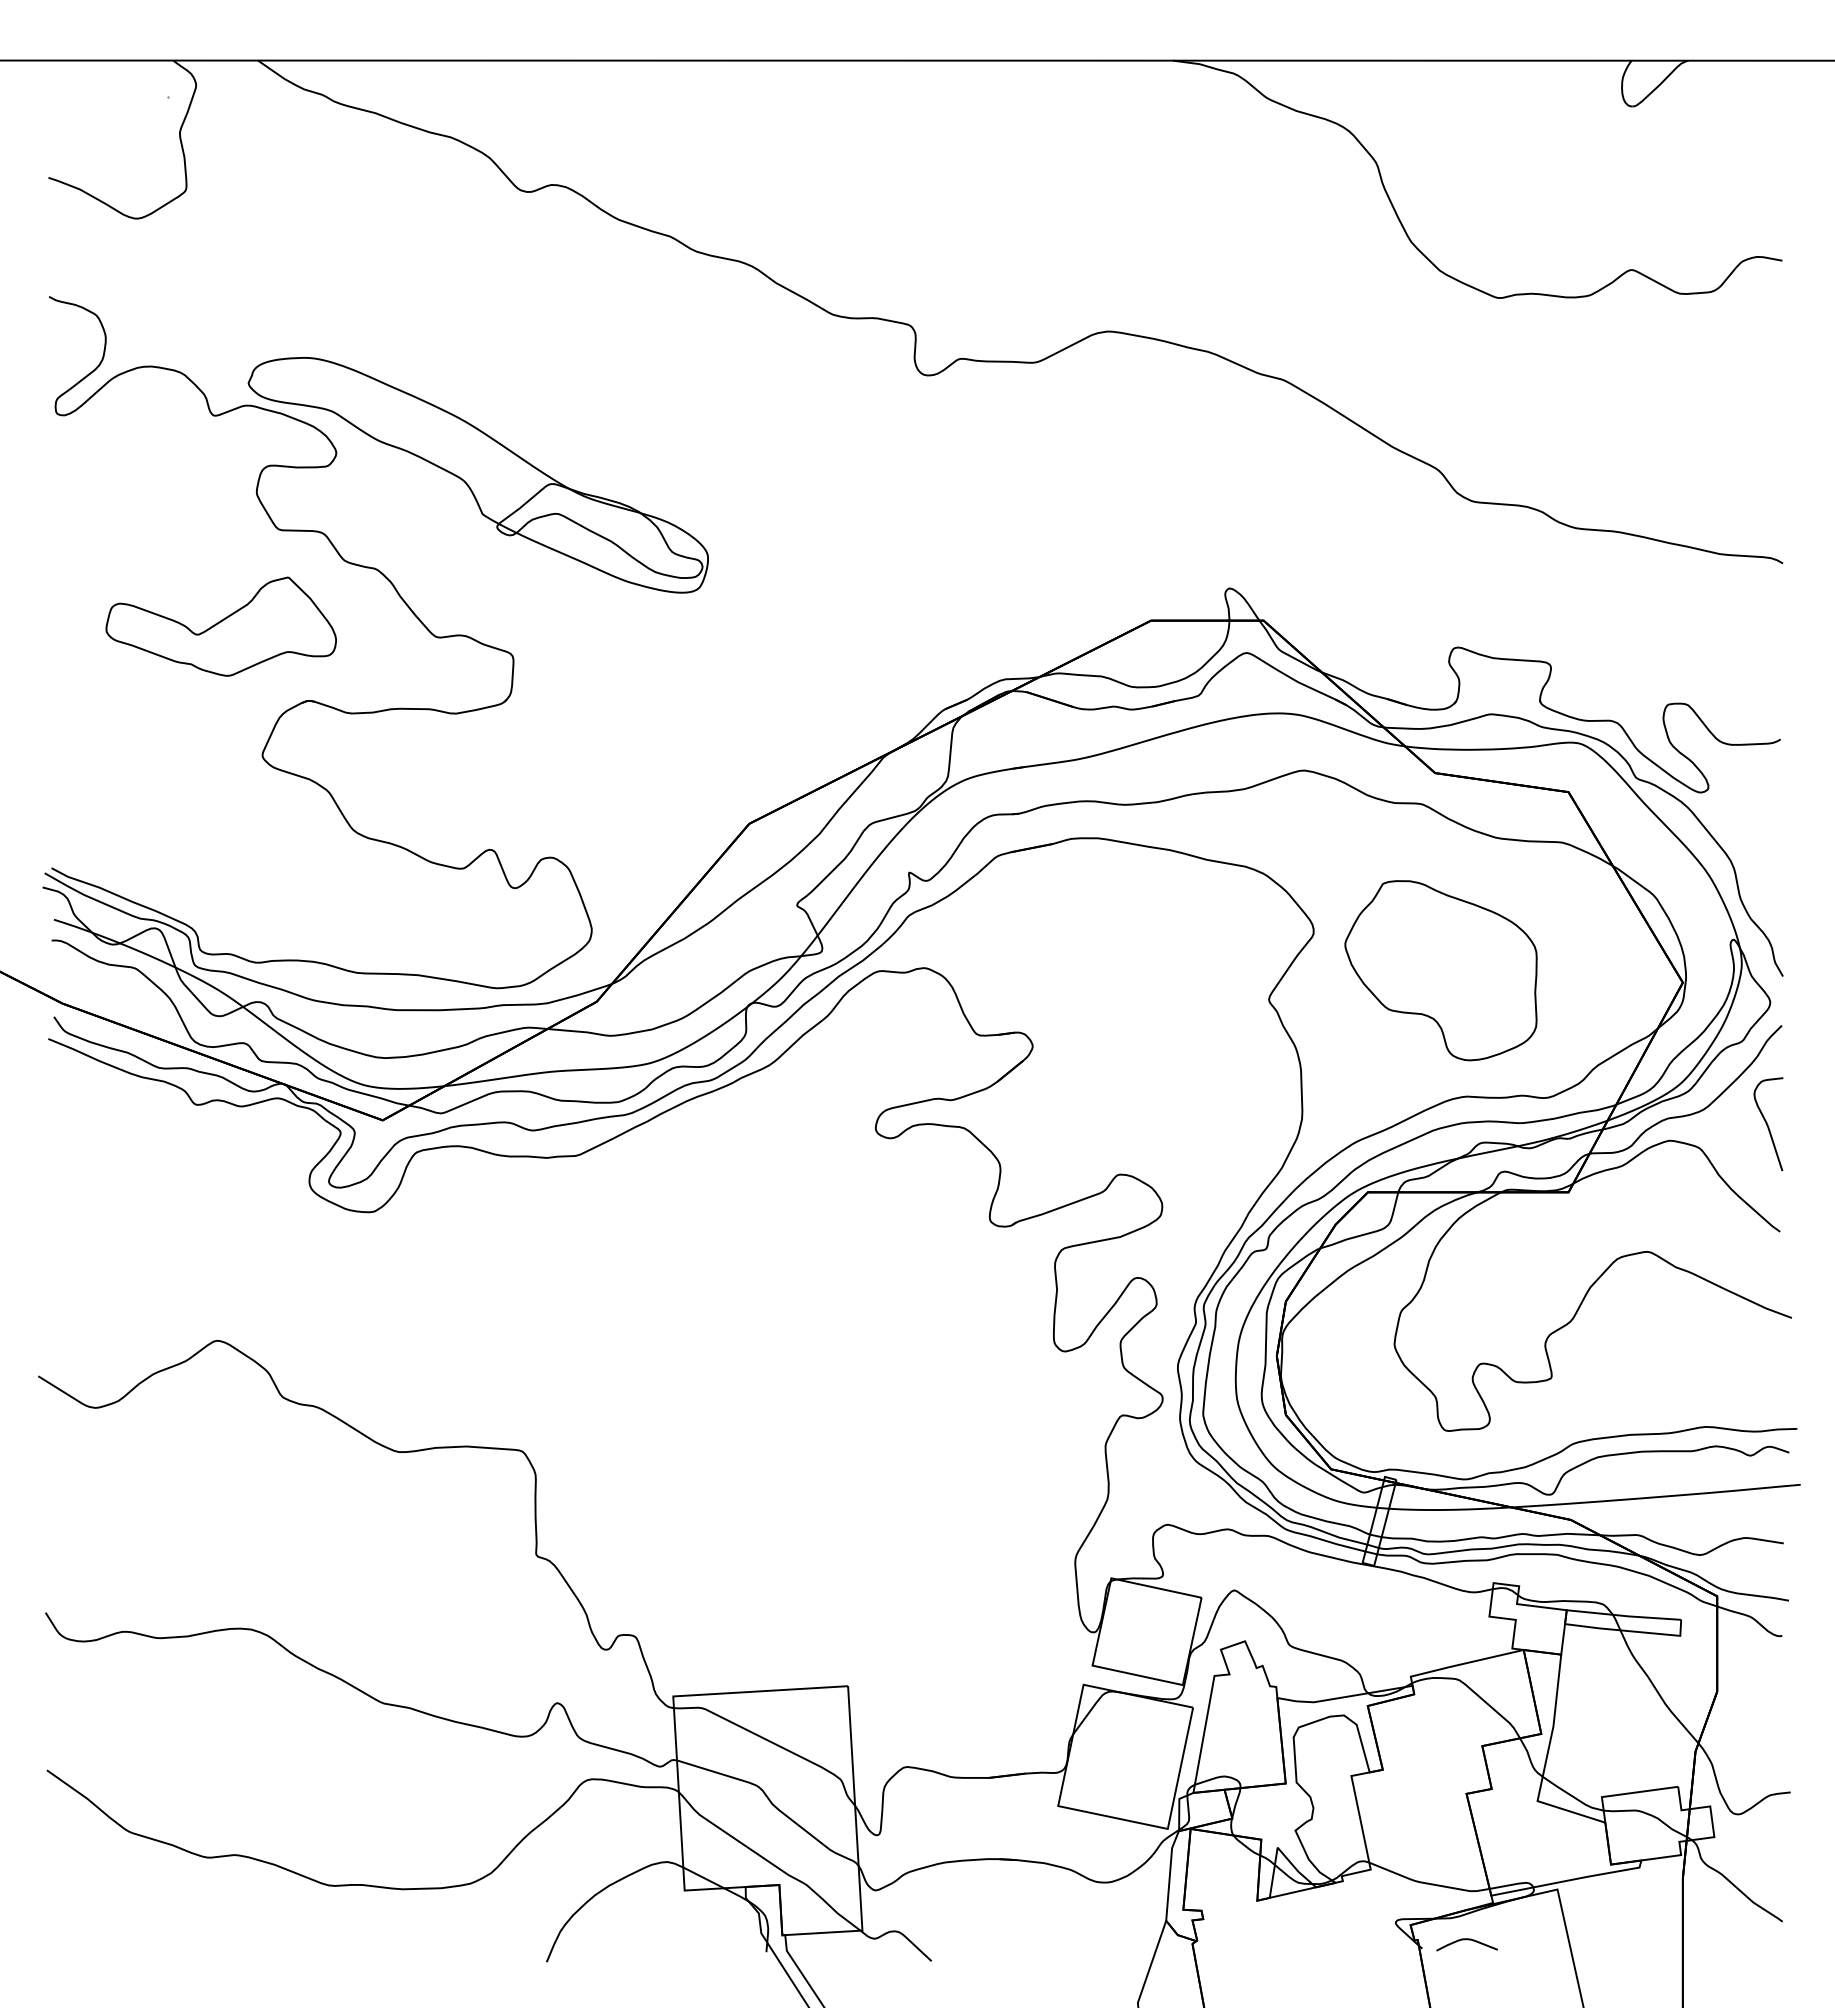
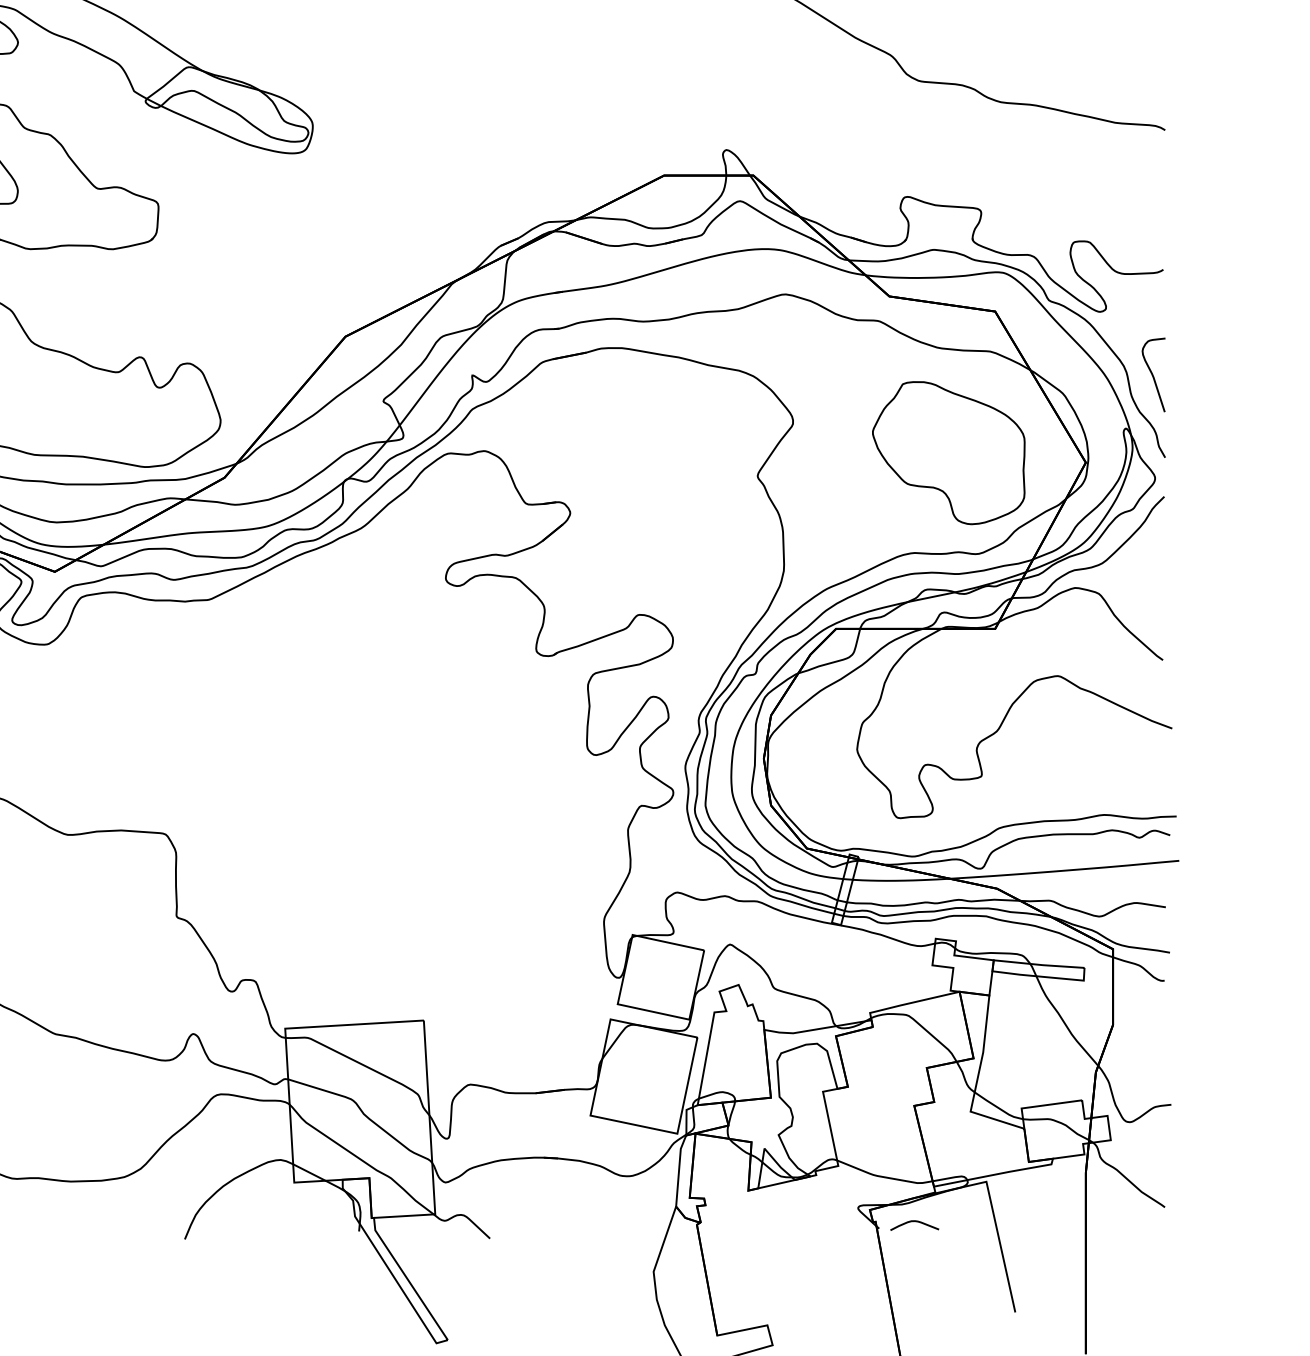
part: (1440, 970) -> (948, 452), moved
curve: (1768, 1124) -> (1153, 375), moved

